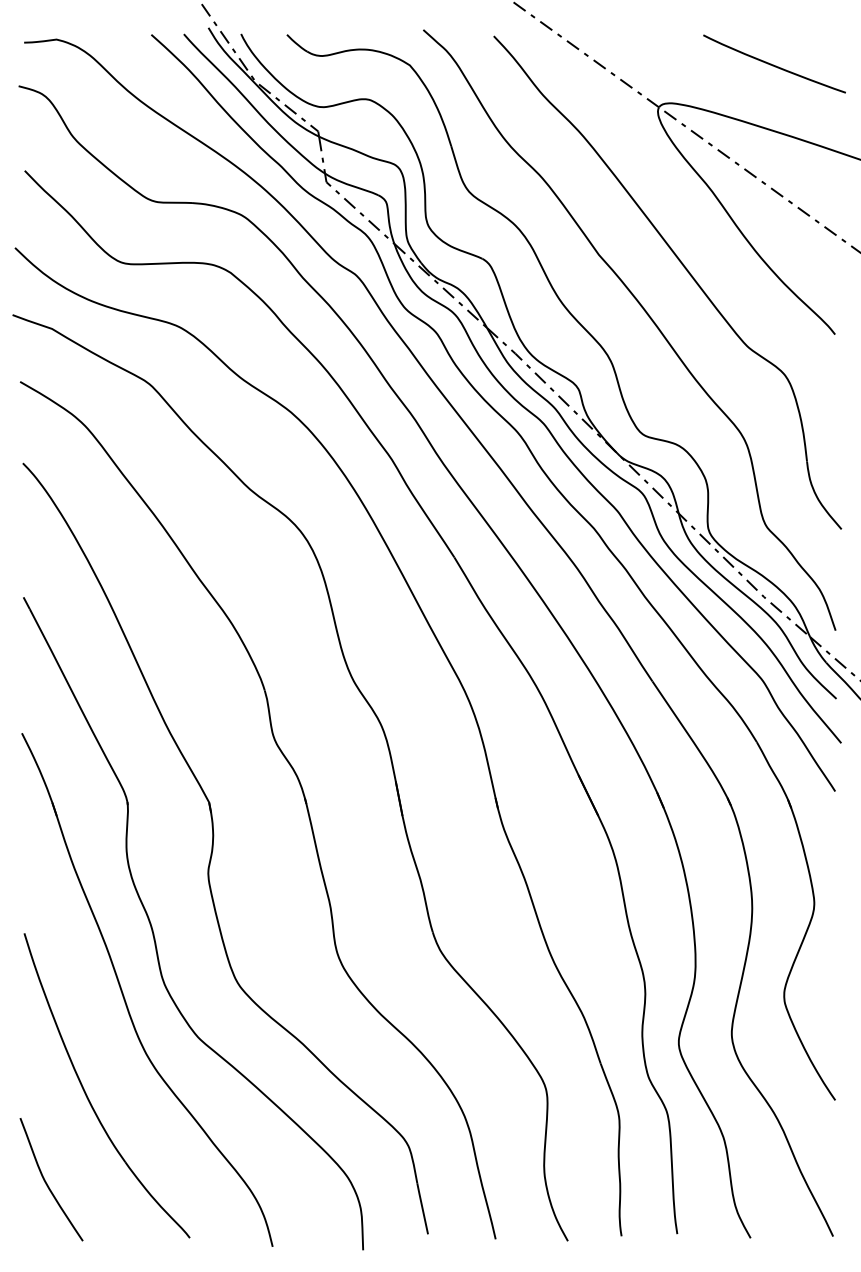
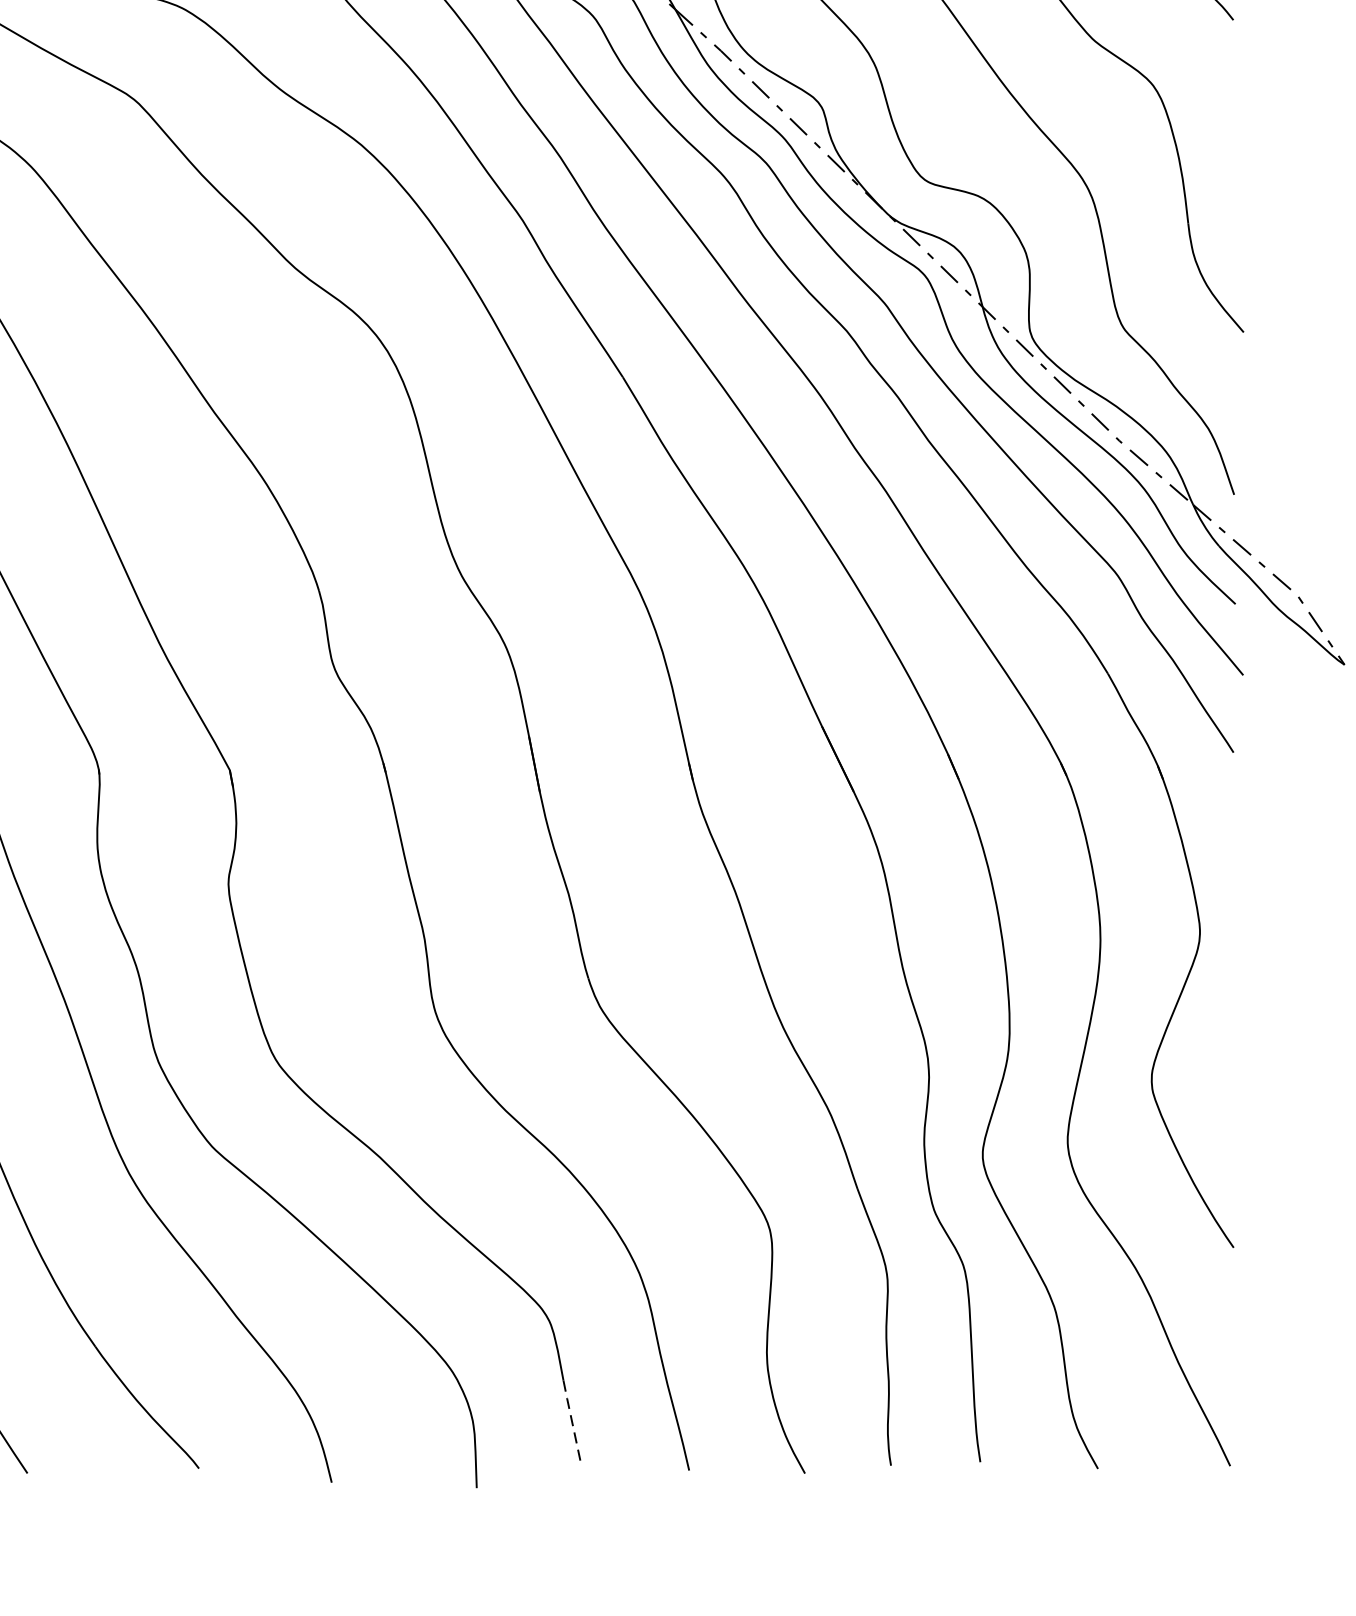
line: (422, 1208) -> (571, 1421), solid -> dashed

